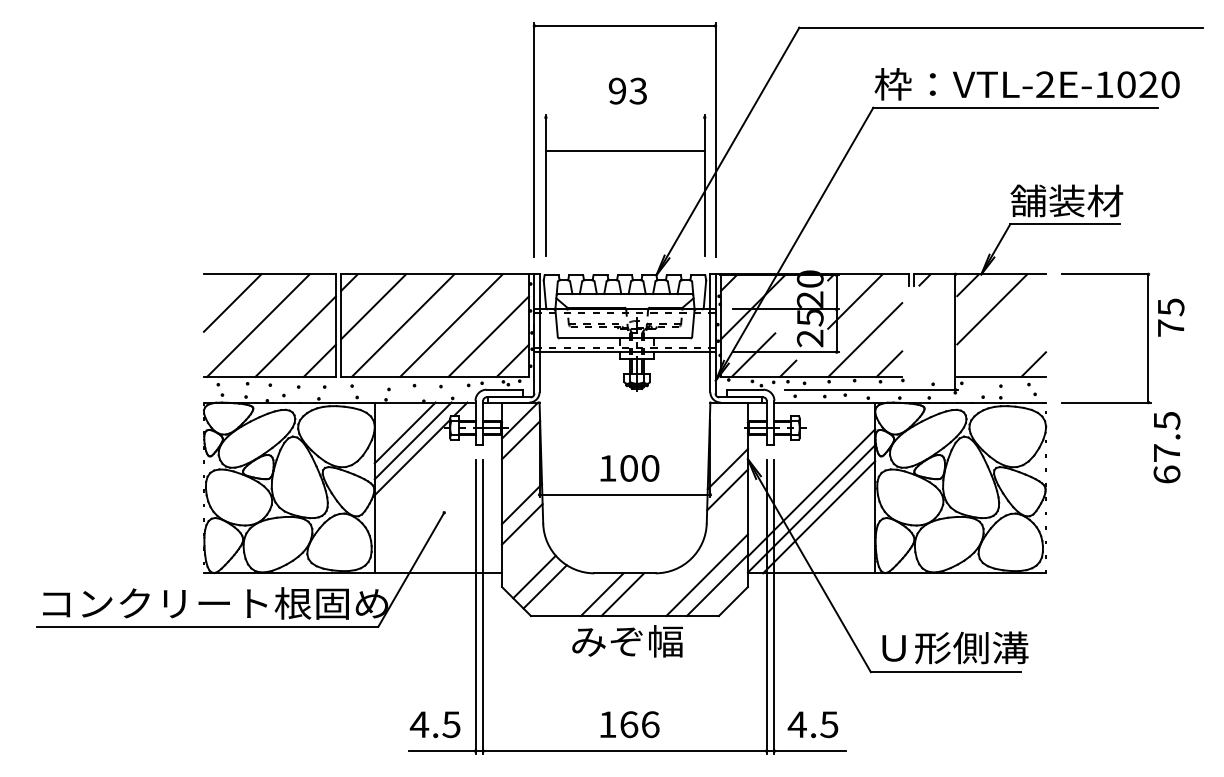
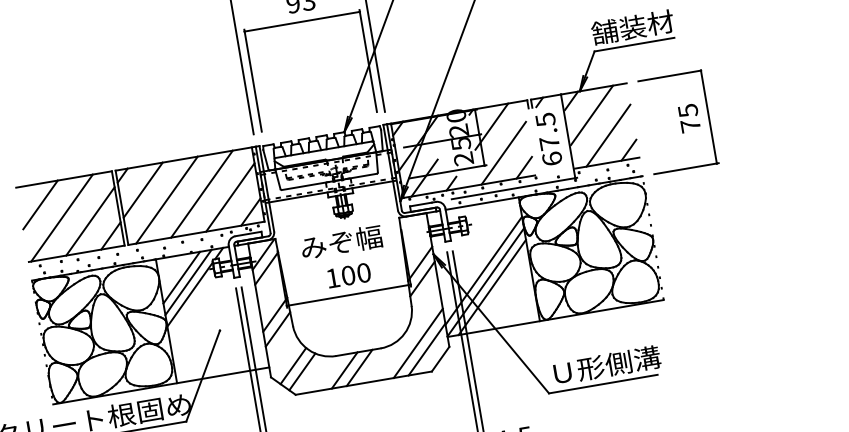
line: (624, 150) -> (301, 21), moved
text: (1171, 317) -> (689, 118), moved
line: (1009, 339) -> (608, 135), added
text: (1166, 447) -> (548, 139), moved
text: (627, 641) -> (341, 242), moved

